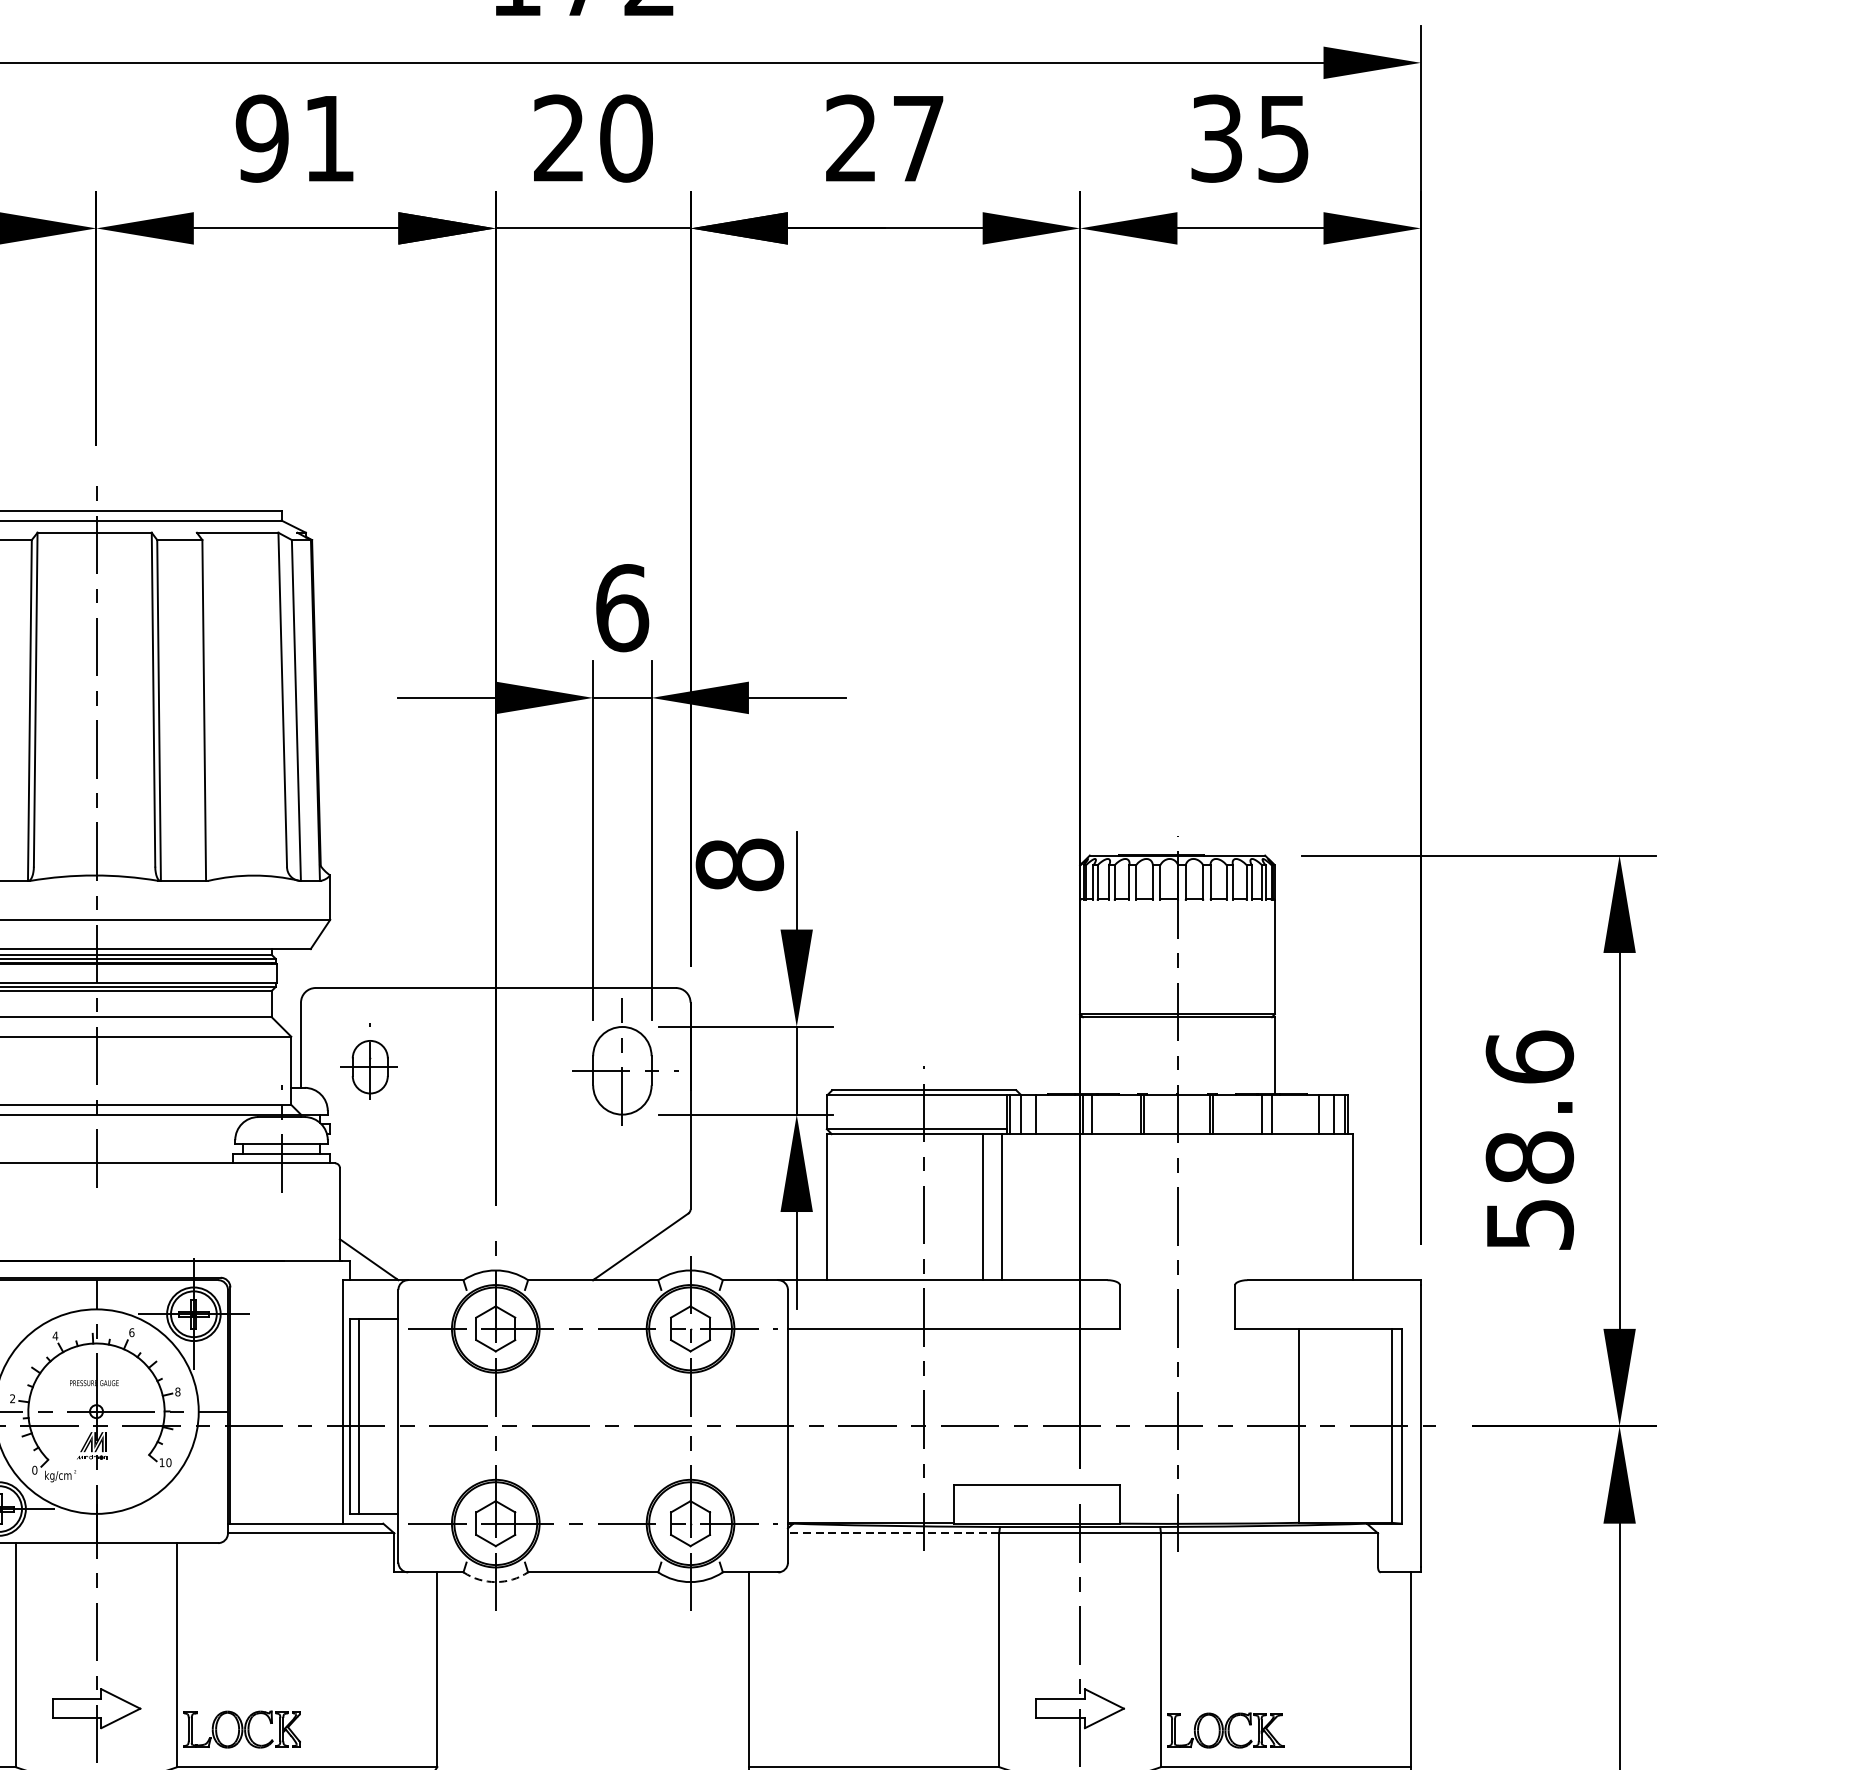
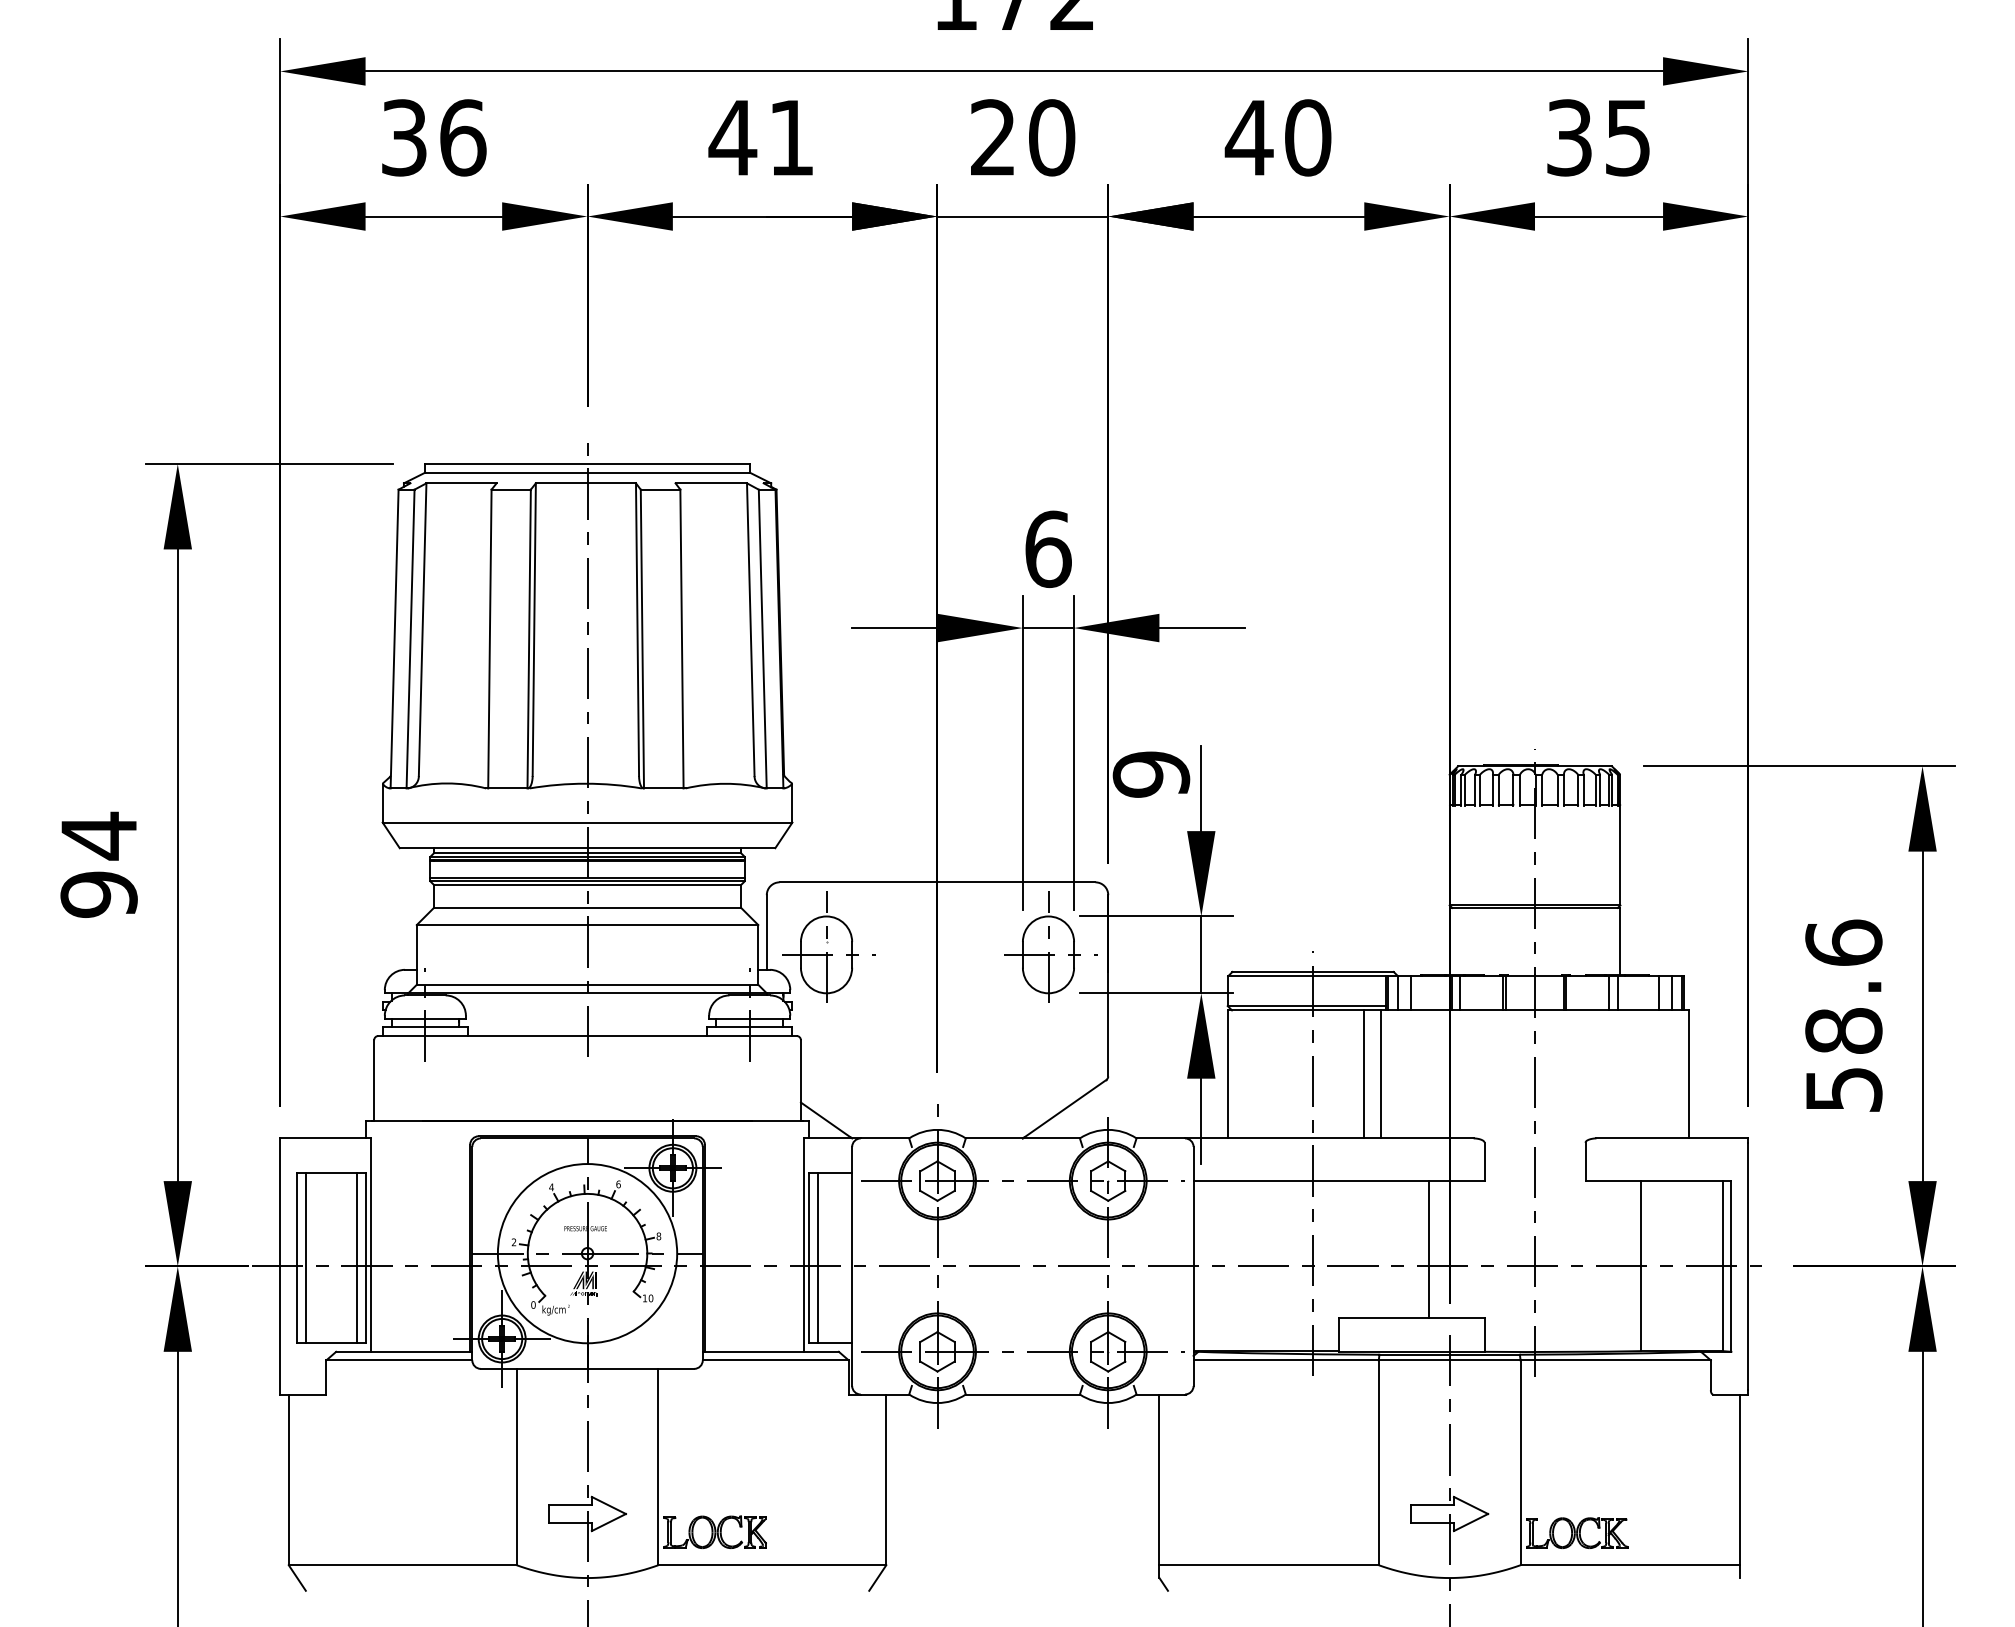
text: (261, 138) -> (732, 137), 91 -> 41
text: (883, 138) -> (1277, 137), 27 -> 40
text: (739, 864) -> (1151, 774), 8 -> 9
part: (371, 1061) -> (828, 946), size x1.67
line: (1055, 1406) -> (1428, 1249), added
line: (893, 1533) -> (1286, 1360), dashed -> solid
arc: (495, 1582) -> (937, 1403), dashed -> solid

